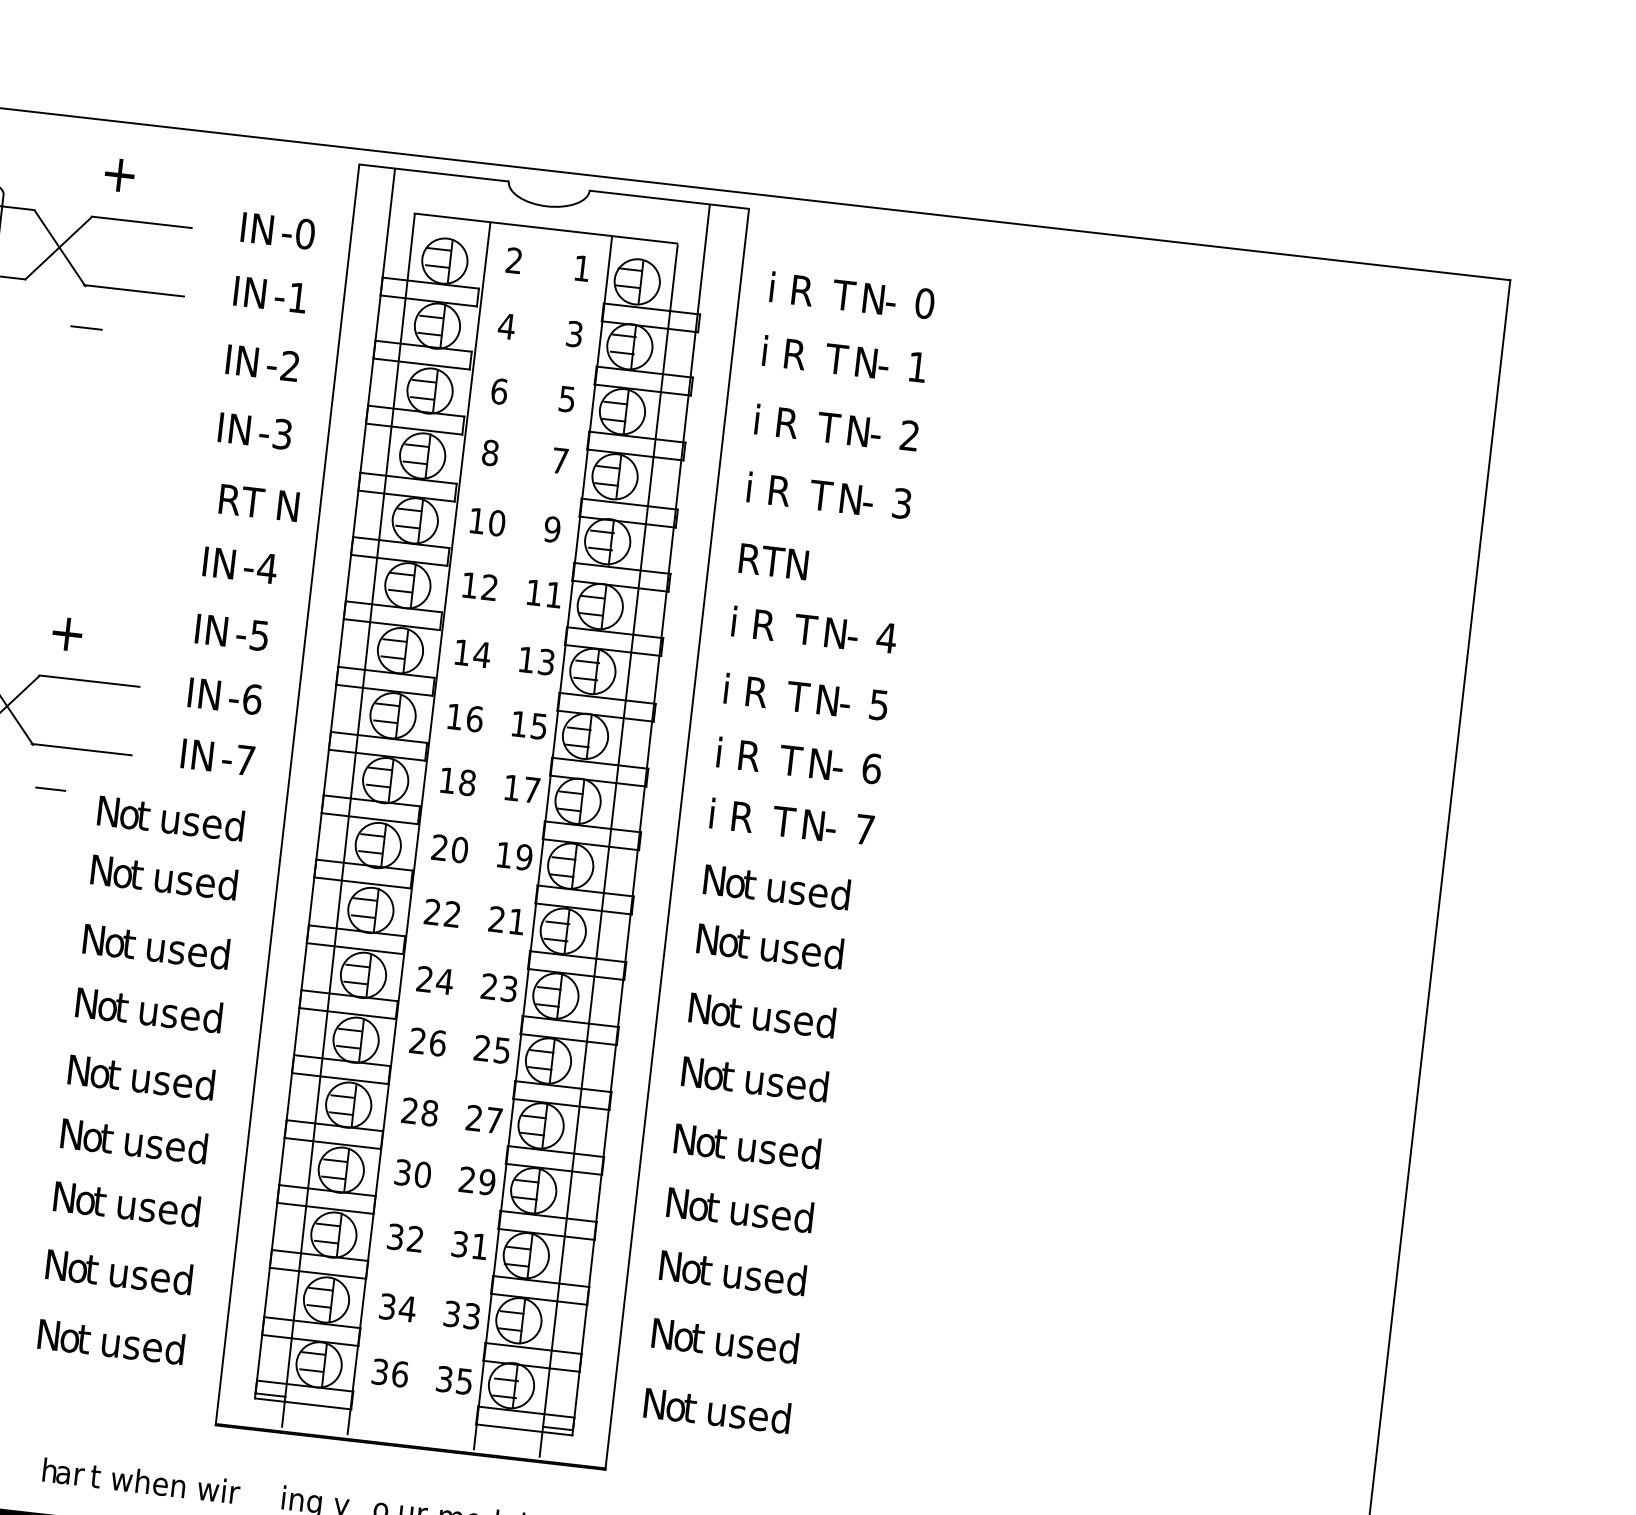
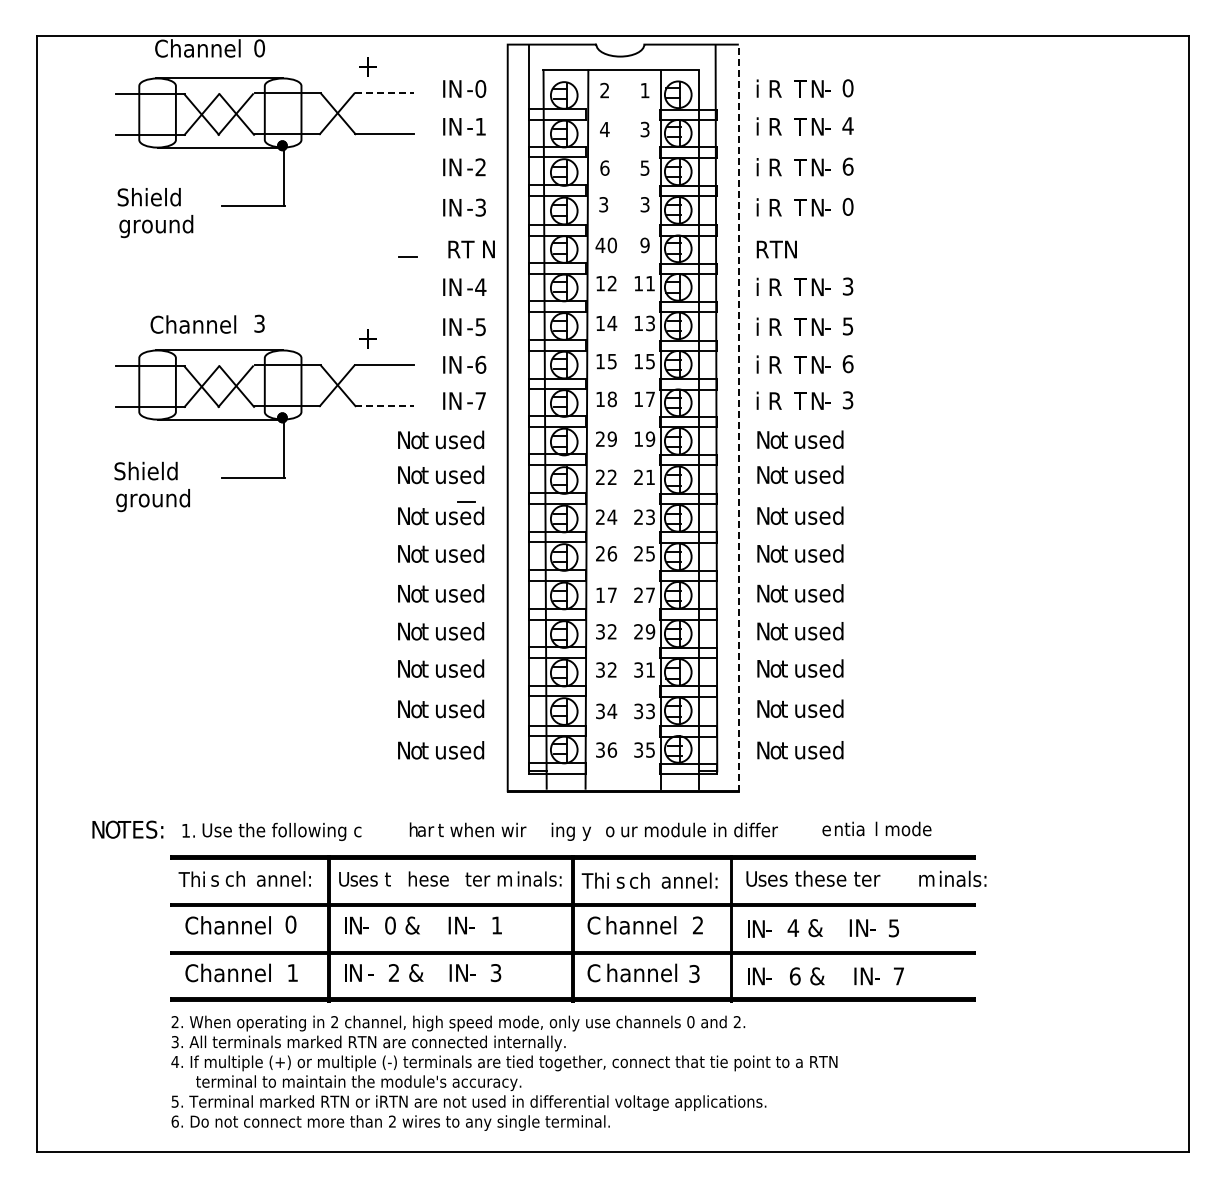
line: (142, 221) -> (384, 92), solid -> dashed
line: (85, 327) -> (407, 256), moved
text: (916, 366) -> (847, 125), 1 -> 4
text: (908, 435) -> (847, 166), 2 -> 6
text: (490, 452) -> (603, 204), 8 -> 3
text: (559, 460) -> (644, 204), 7 -> 3
text: (901, 502) -> (847, 206), 3 -> 0
text: (477, 519) -> (600, 244), 10 -> 40
text: (885, 637) -> (847, 286), 4 -> 3
text: (475, 718) -> (612, 361), 16 -> 15
line: (82, 749) -> (384, 405), solid -> dashed
line: (50, 788) -> (466, 501), moved
text: (863, 829) -> (847, 400), 7 -> 3
line: (676, 839) -> (738, 418), solid -> dashed
text: (458, 848) -> (611, 438), 20 -> 29
text: (420, 1112) -> (606, 595), 28 -> 17
text: (421, 1174) -> (611, 631), 30 -> 32

